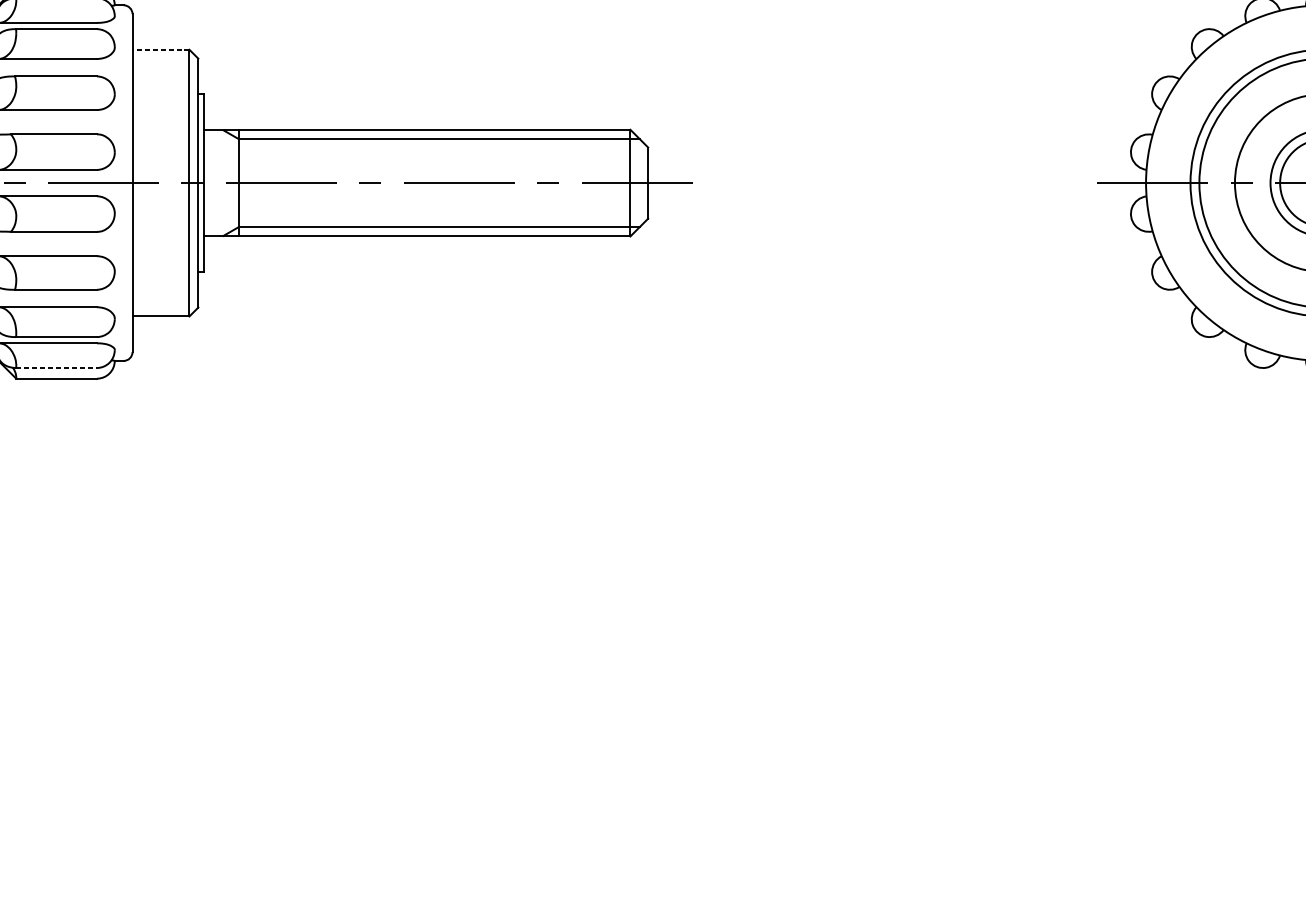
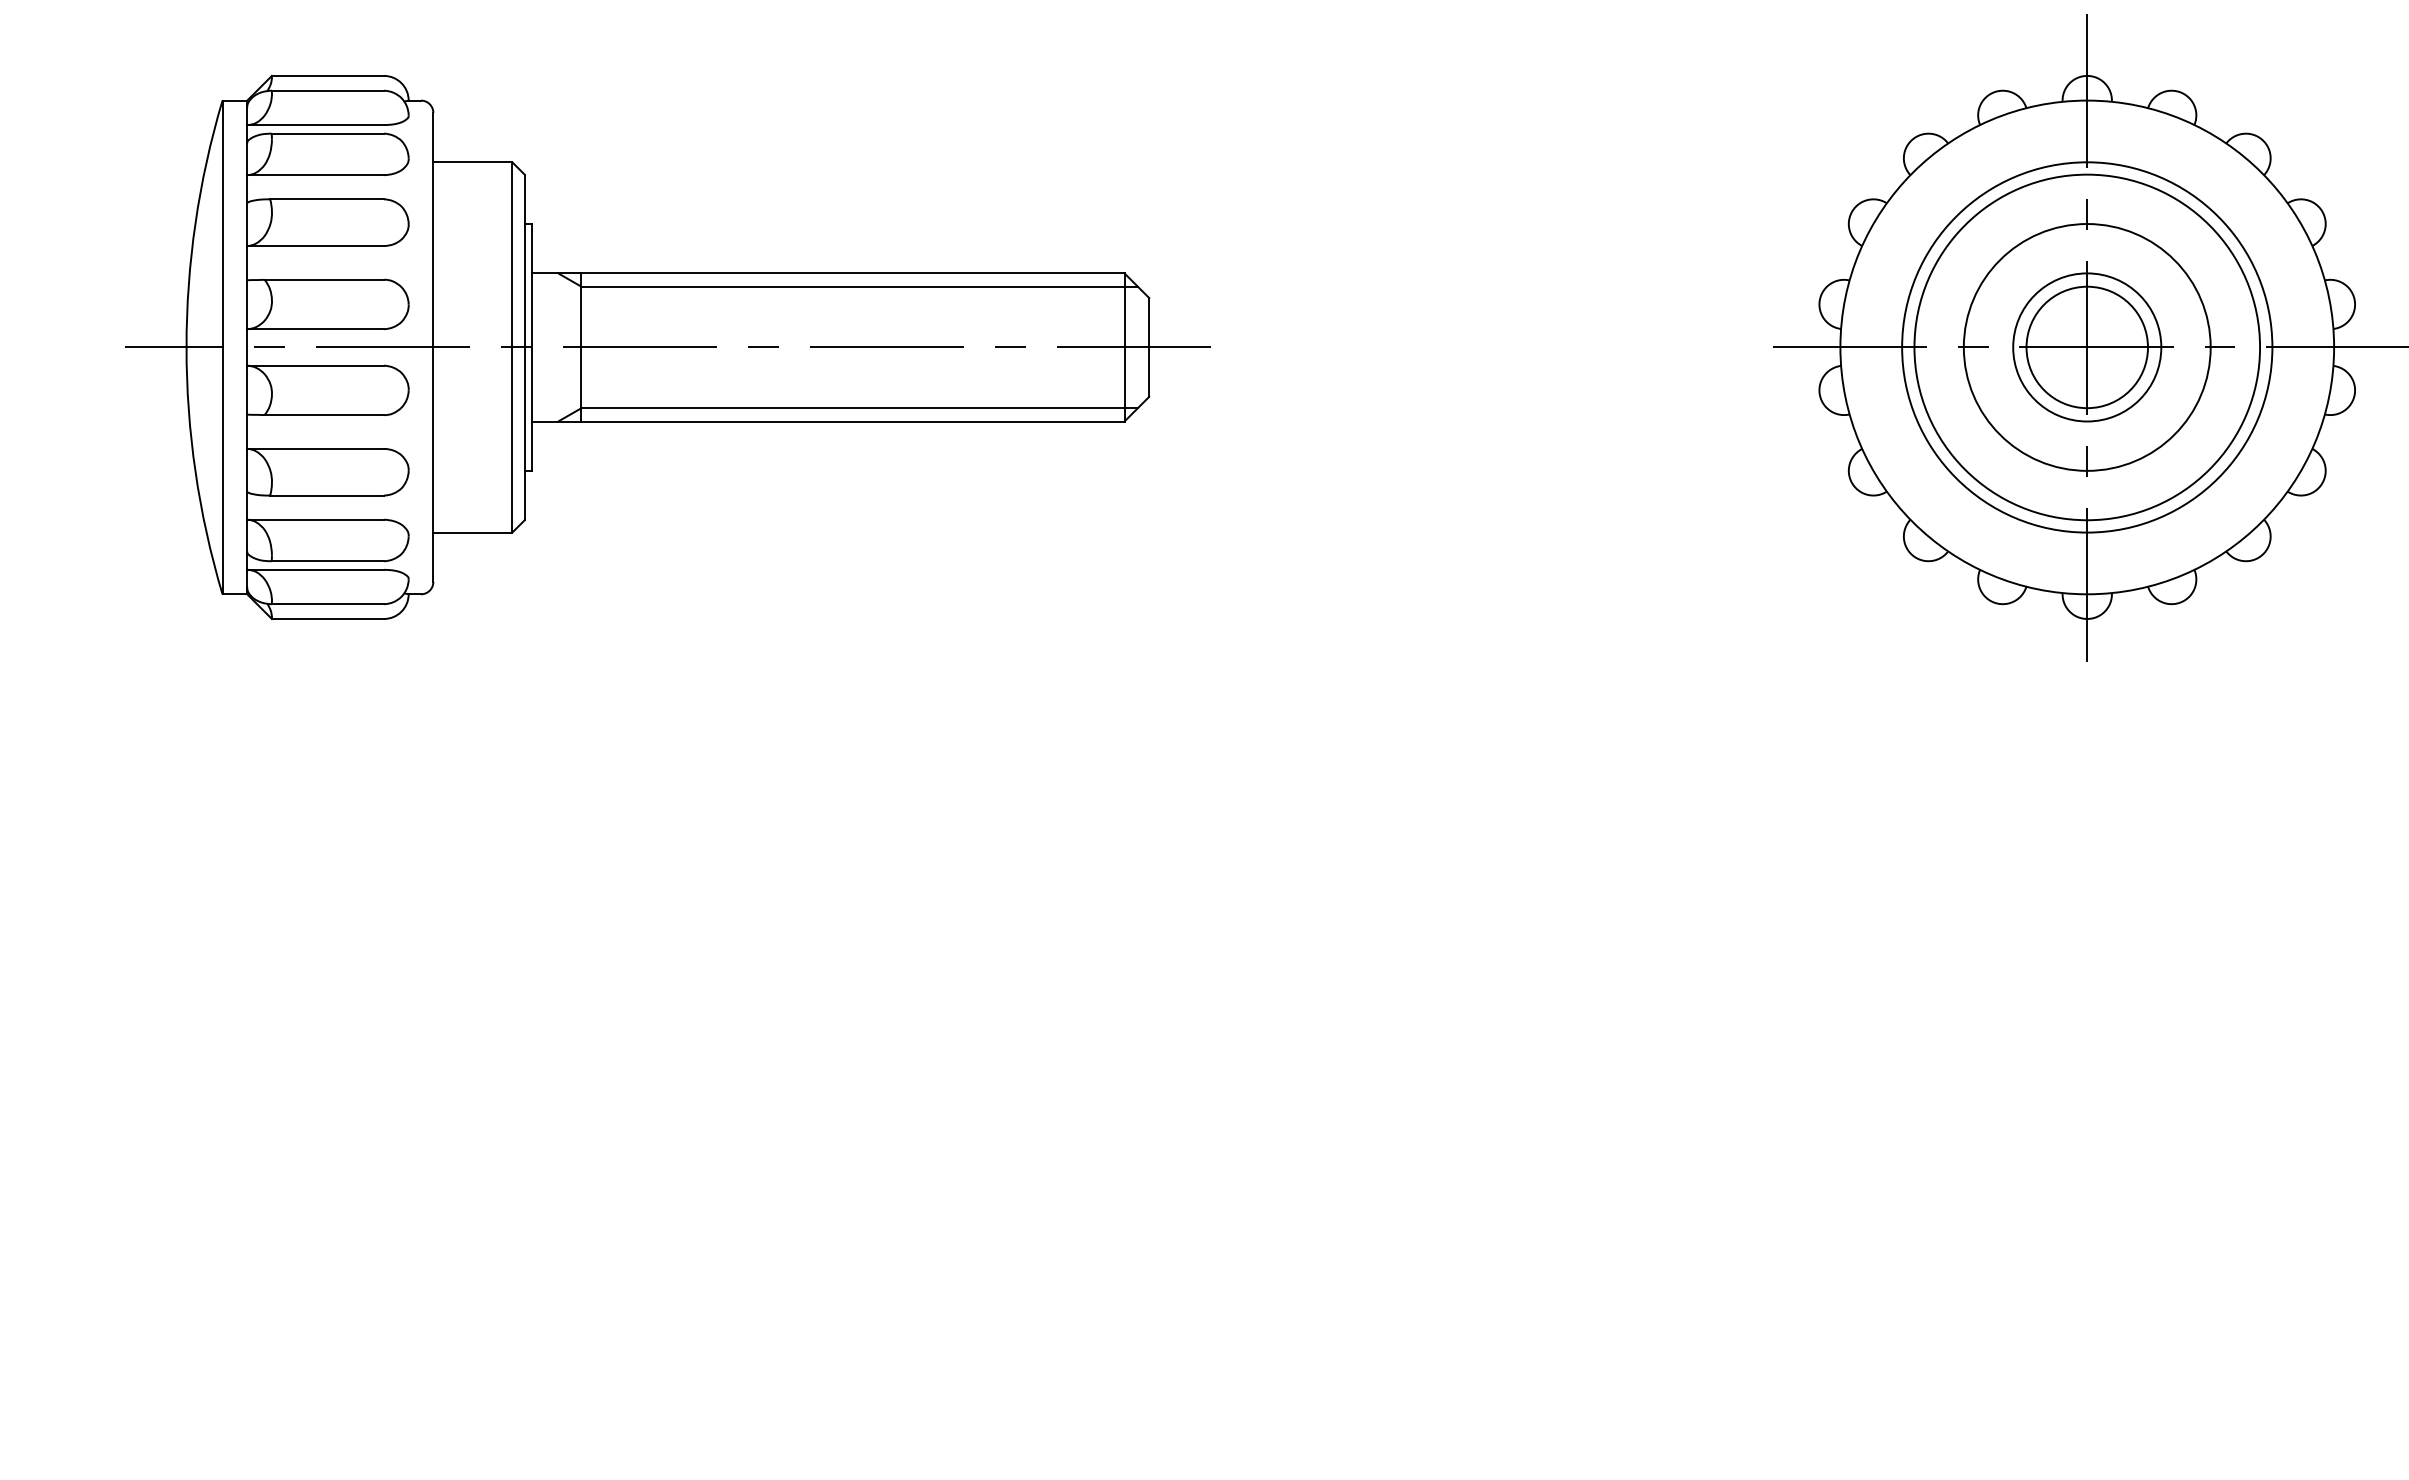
line: (160, 49) -> (472, 162), dashed -> solid
line: (57, 368) -> (328, 604), dashed -> solid

